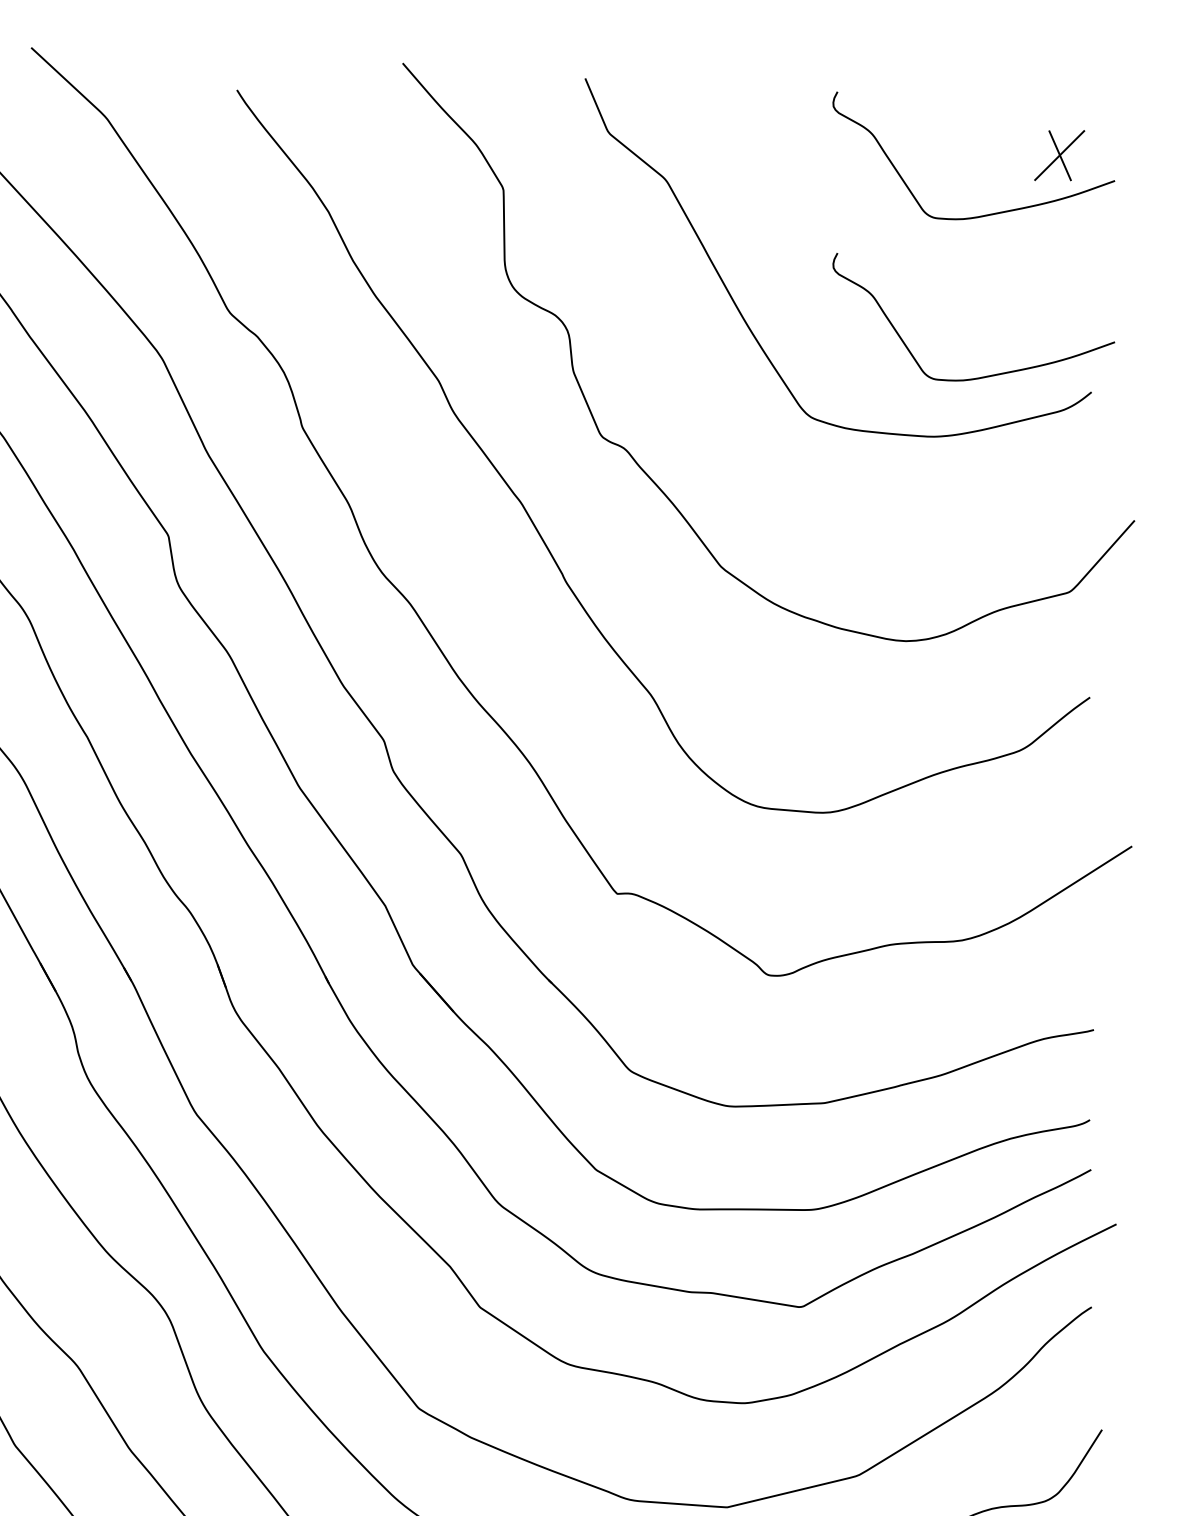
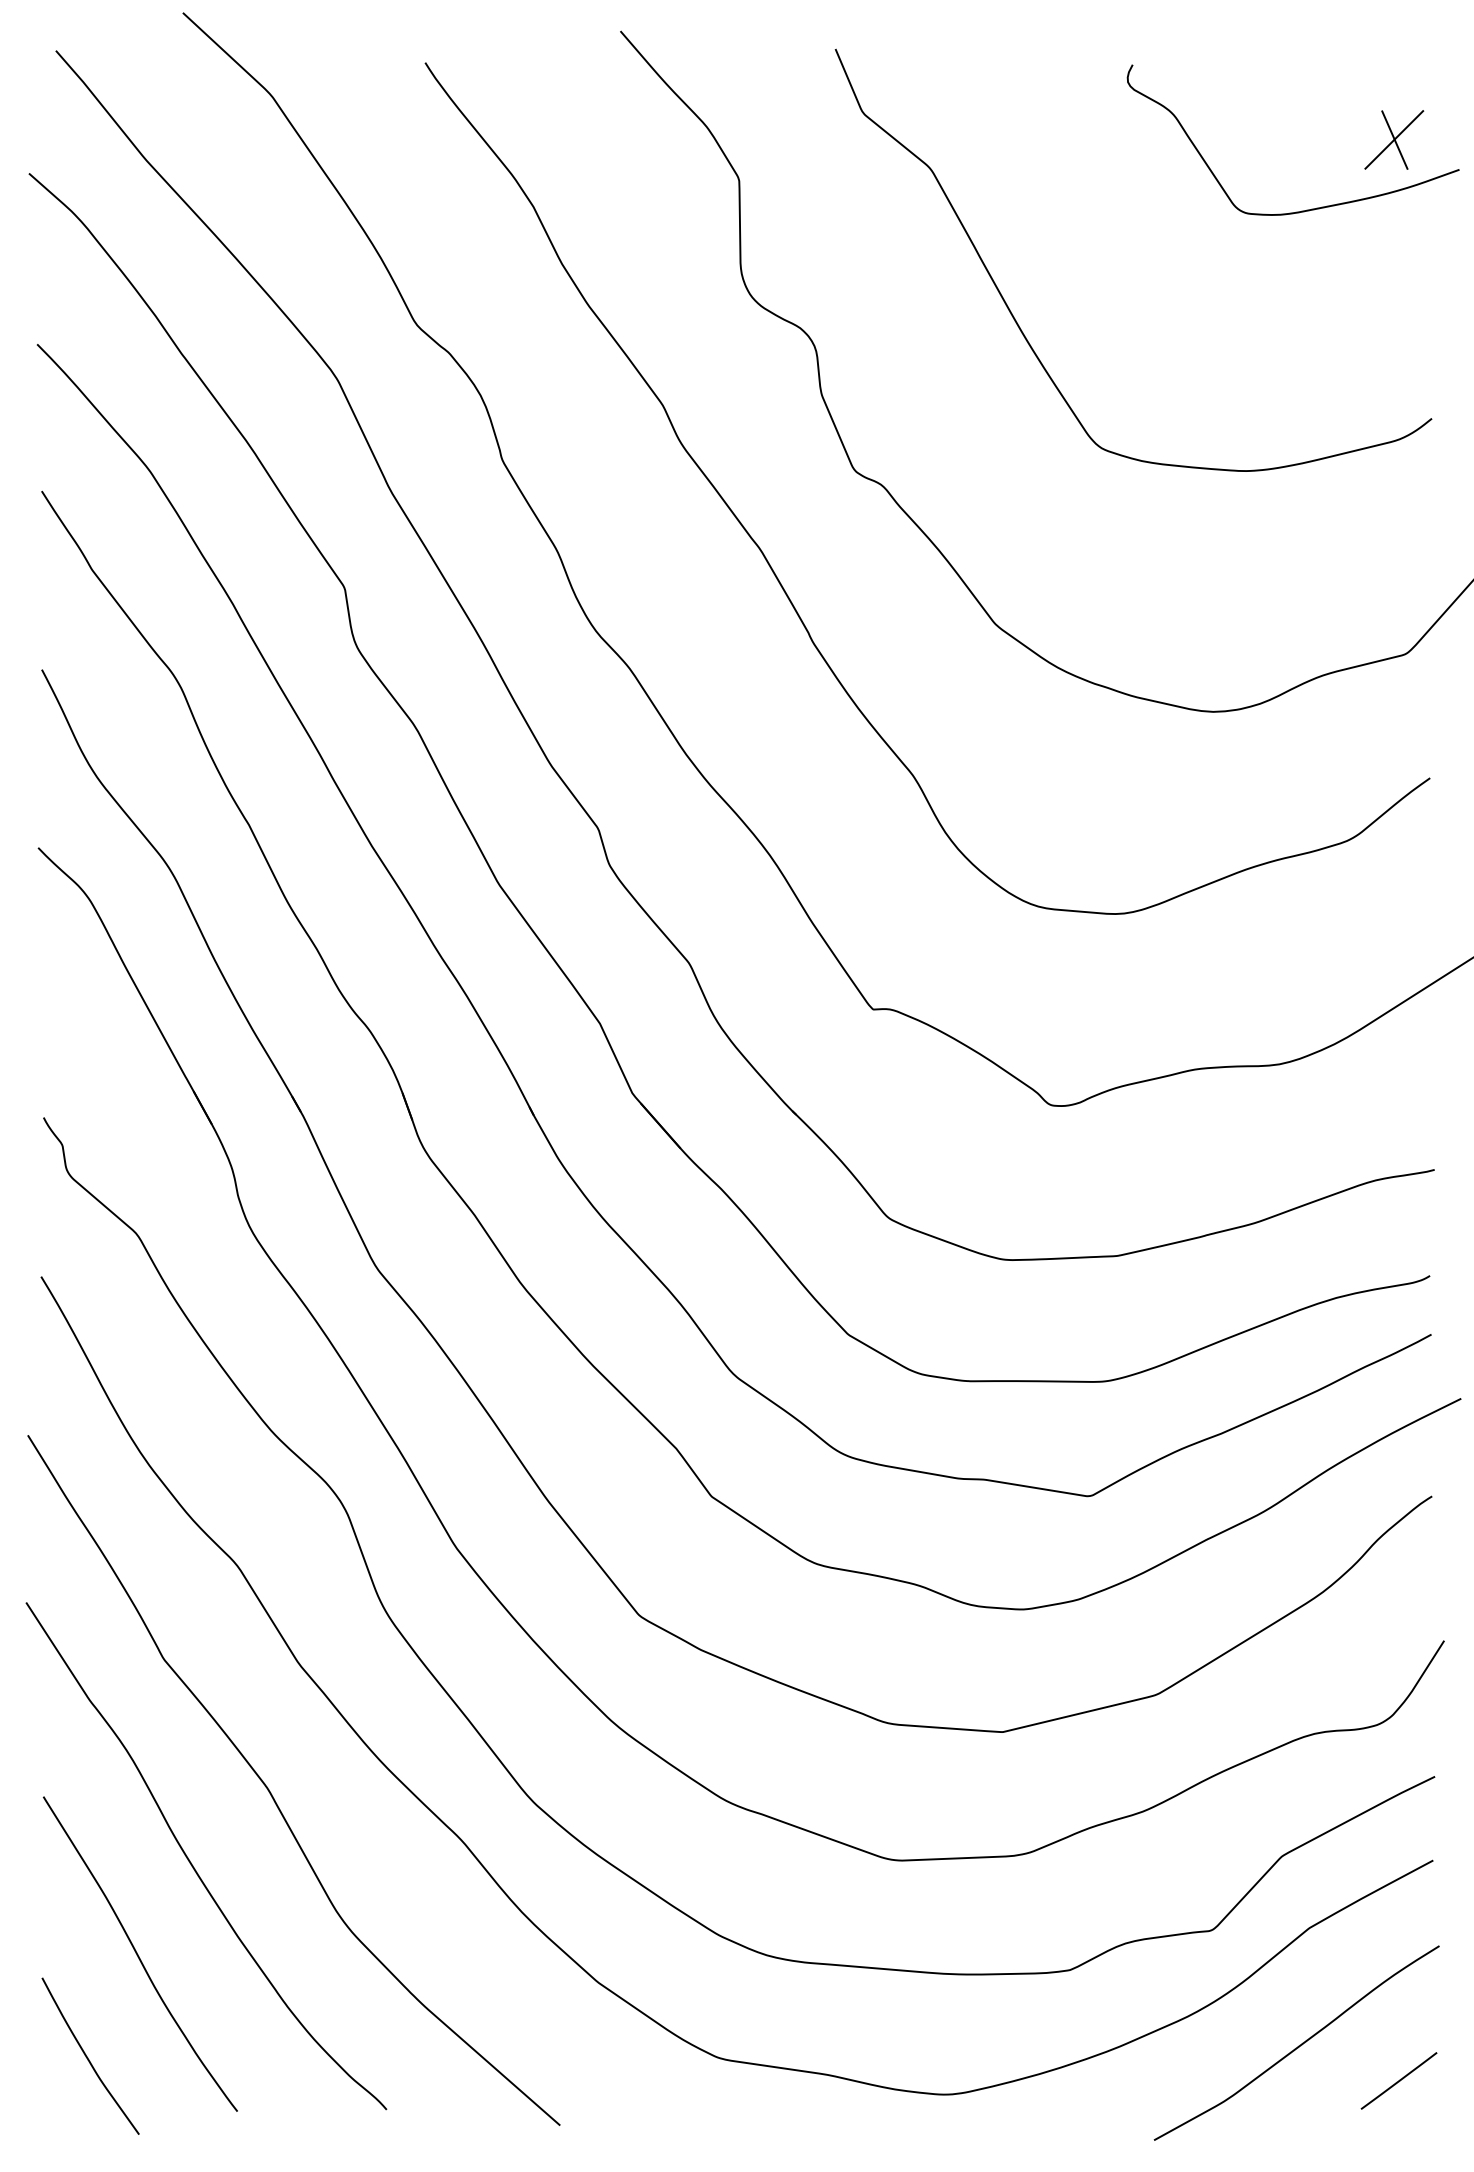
curve: (985, 375) -> (1306, 399), removed

